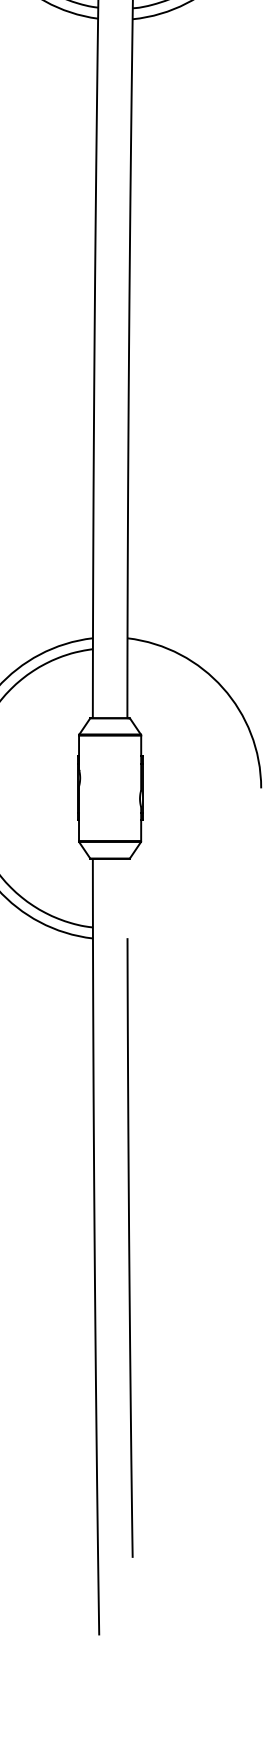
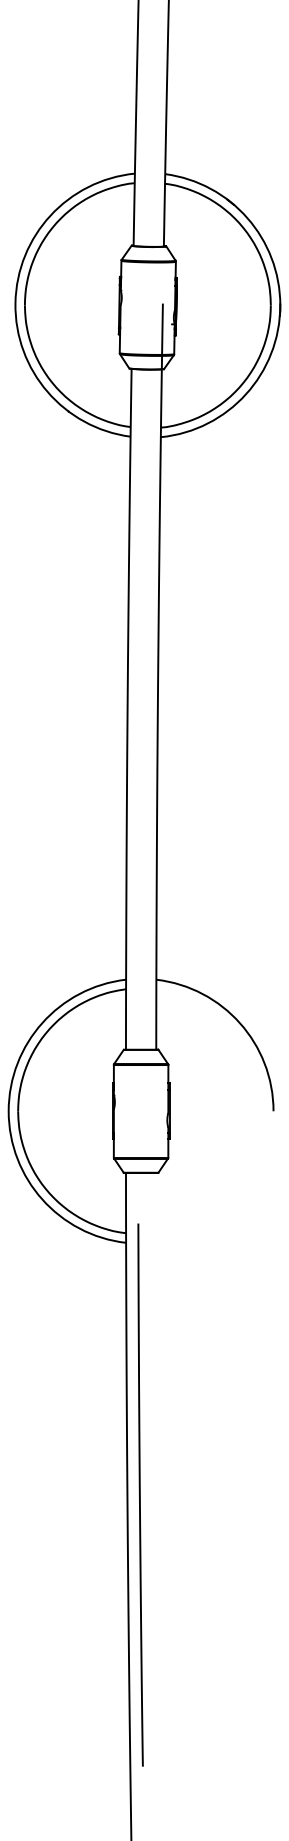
line: (129, 1247) -> (140, 1494), moved

